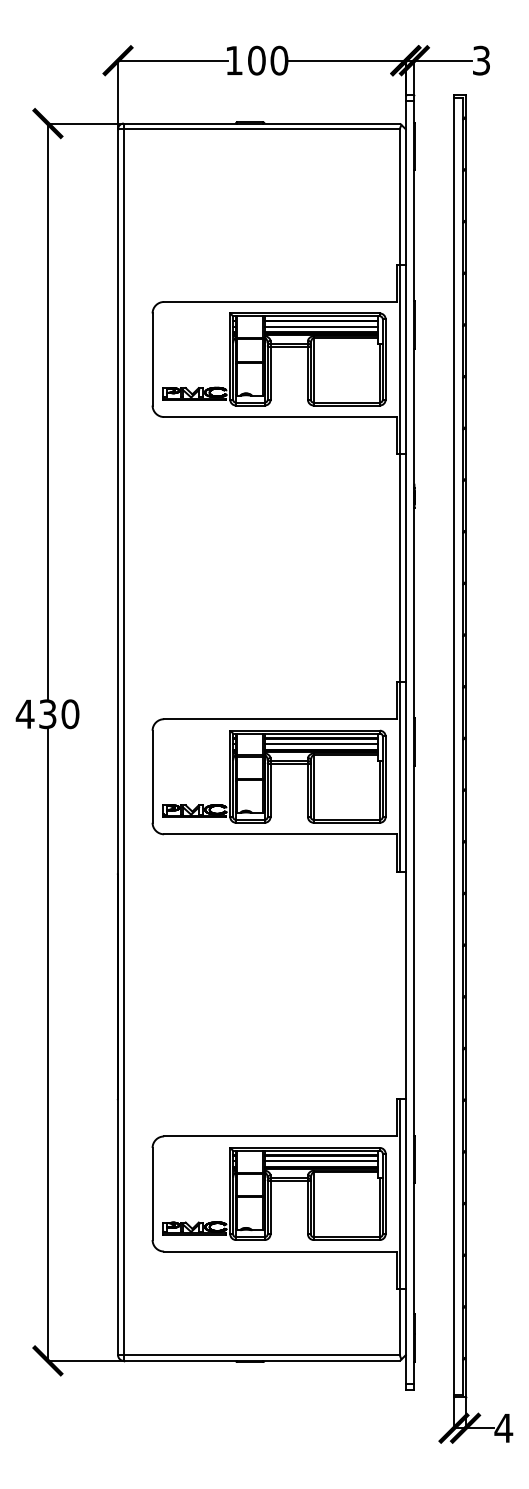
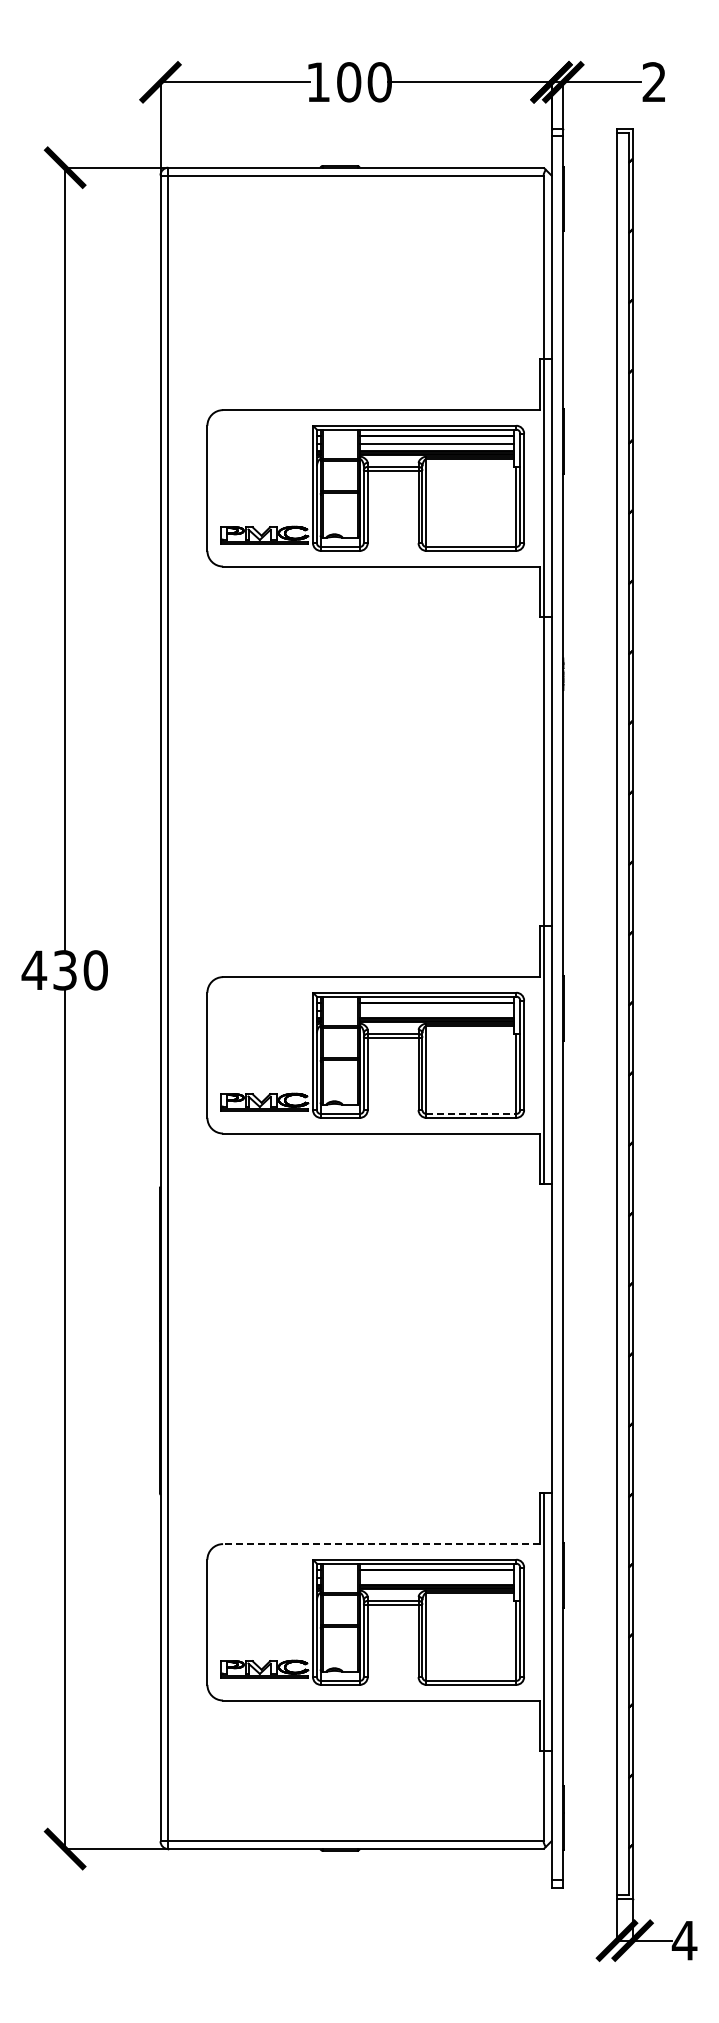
text: (480, 60) -> (653, 82), 3 -> 2
line: (321, 743) -> (436, 1010), removed
line: (346, 819) -> (471, 1113), solid -> dashed
line: (279, 1136) -> (380, 1544), solid -> dashed
line: (321, 1161) -> (436, 1577), removed

